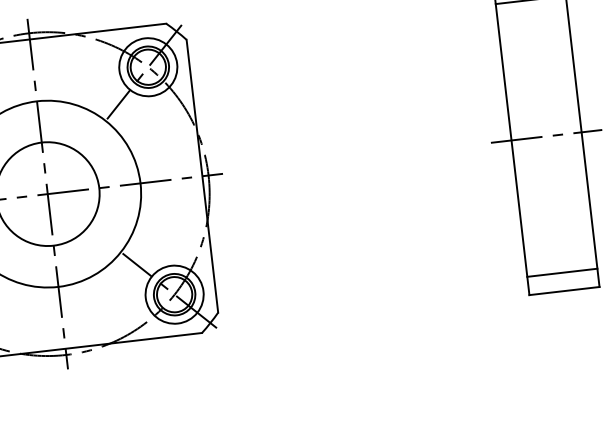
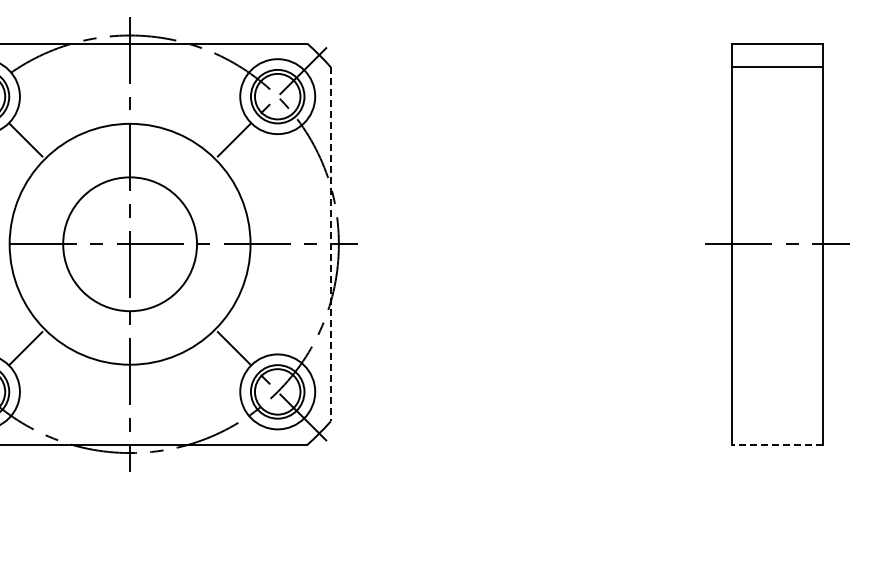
line: (202, 176) -> (330, 244), solid -> dashed
line: (562, 272) -> (777, 421), removed
line: (564, 291) -> (777, 445), solid -> dashed

